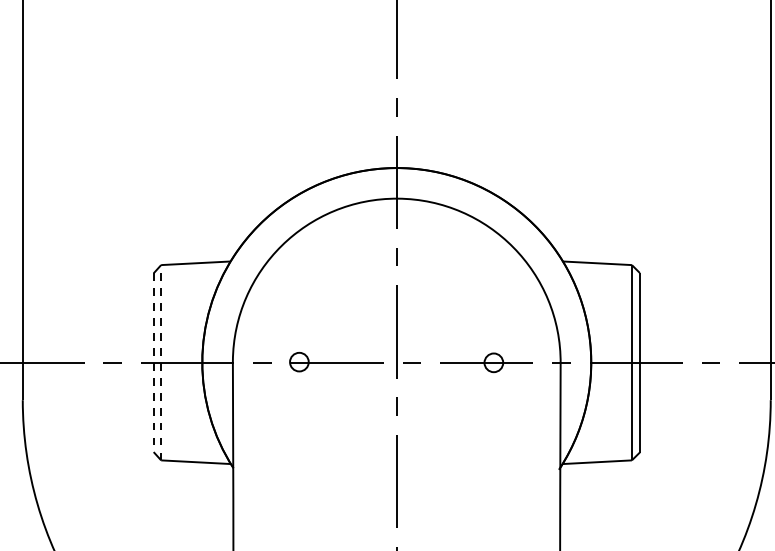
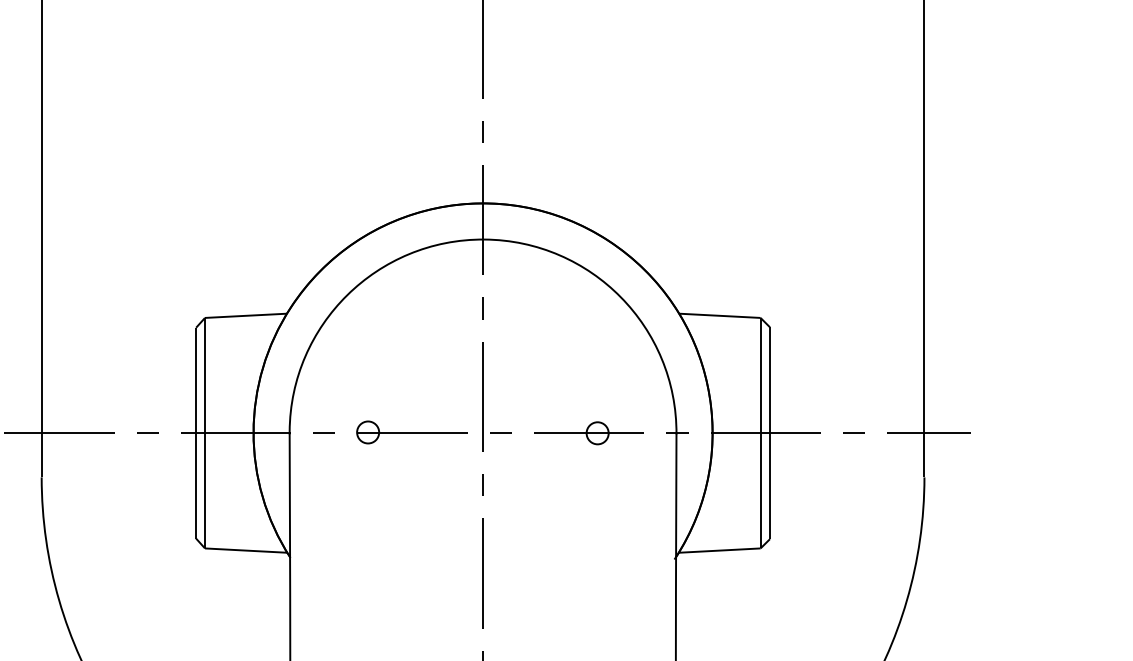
line: (161, 362) -> (205, 432), dashed -> solid
line: (153, 363) -> (196, 433), dashed -> solid

